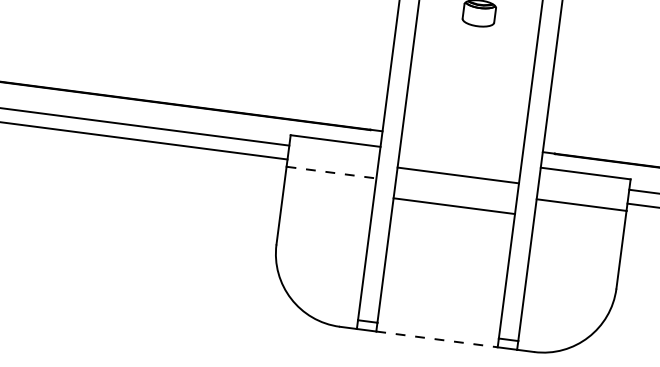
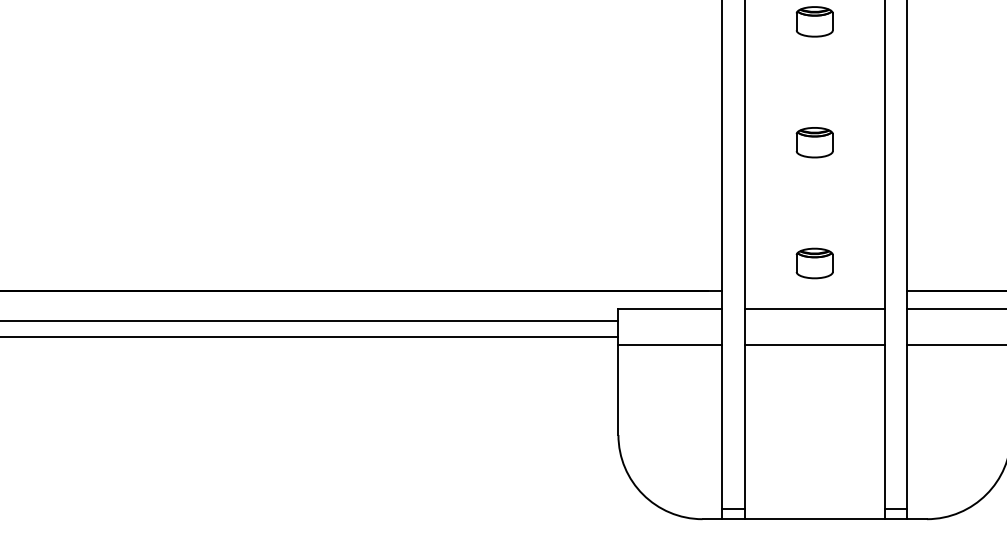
part: (465, 118) -> (814, 263), added
line: (331, 172) -> (670, 345), dashed -> solid
line: (458, 175) -> (814, 308), moved
line: (454, 206) -> (814, 345), moved
line: (437, 339) -> (815, 519), dashed -> solid

